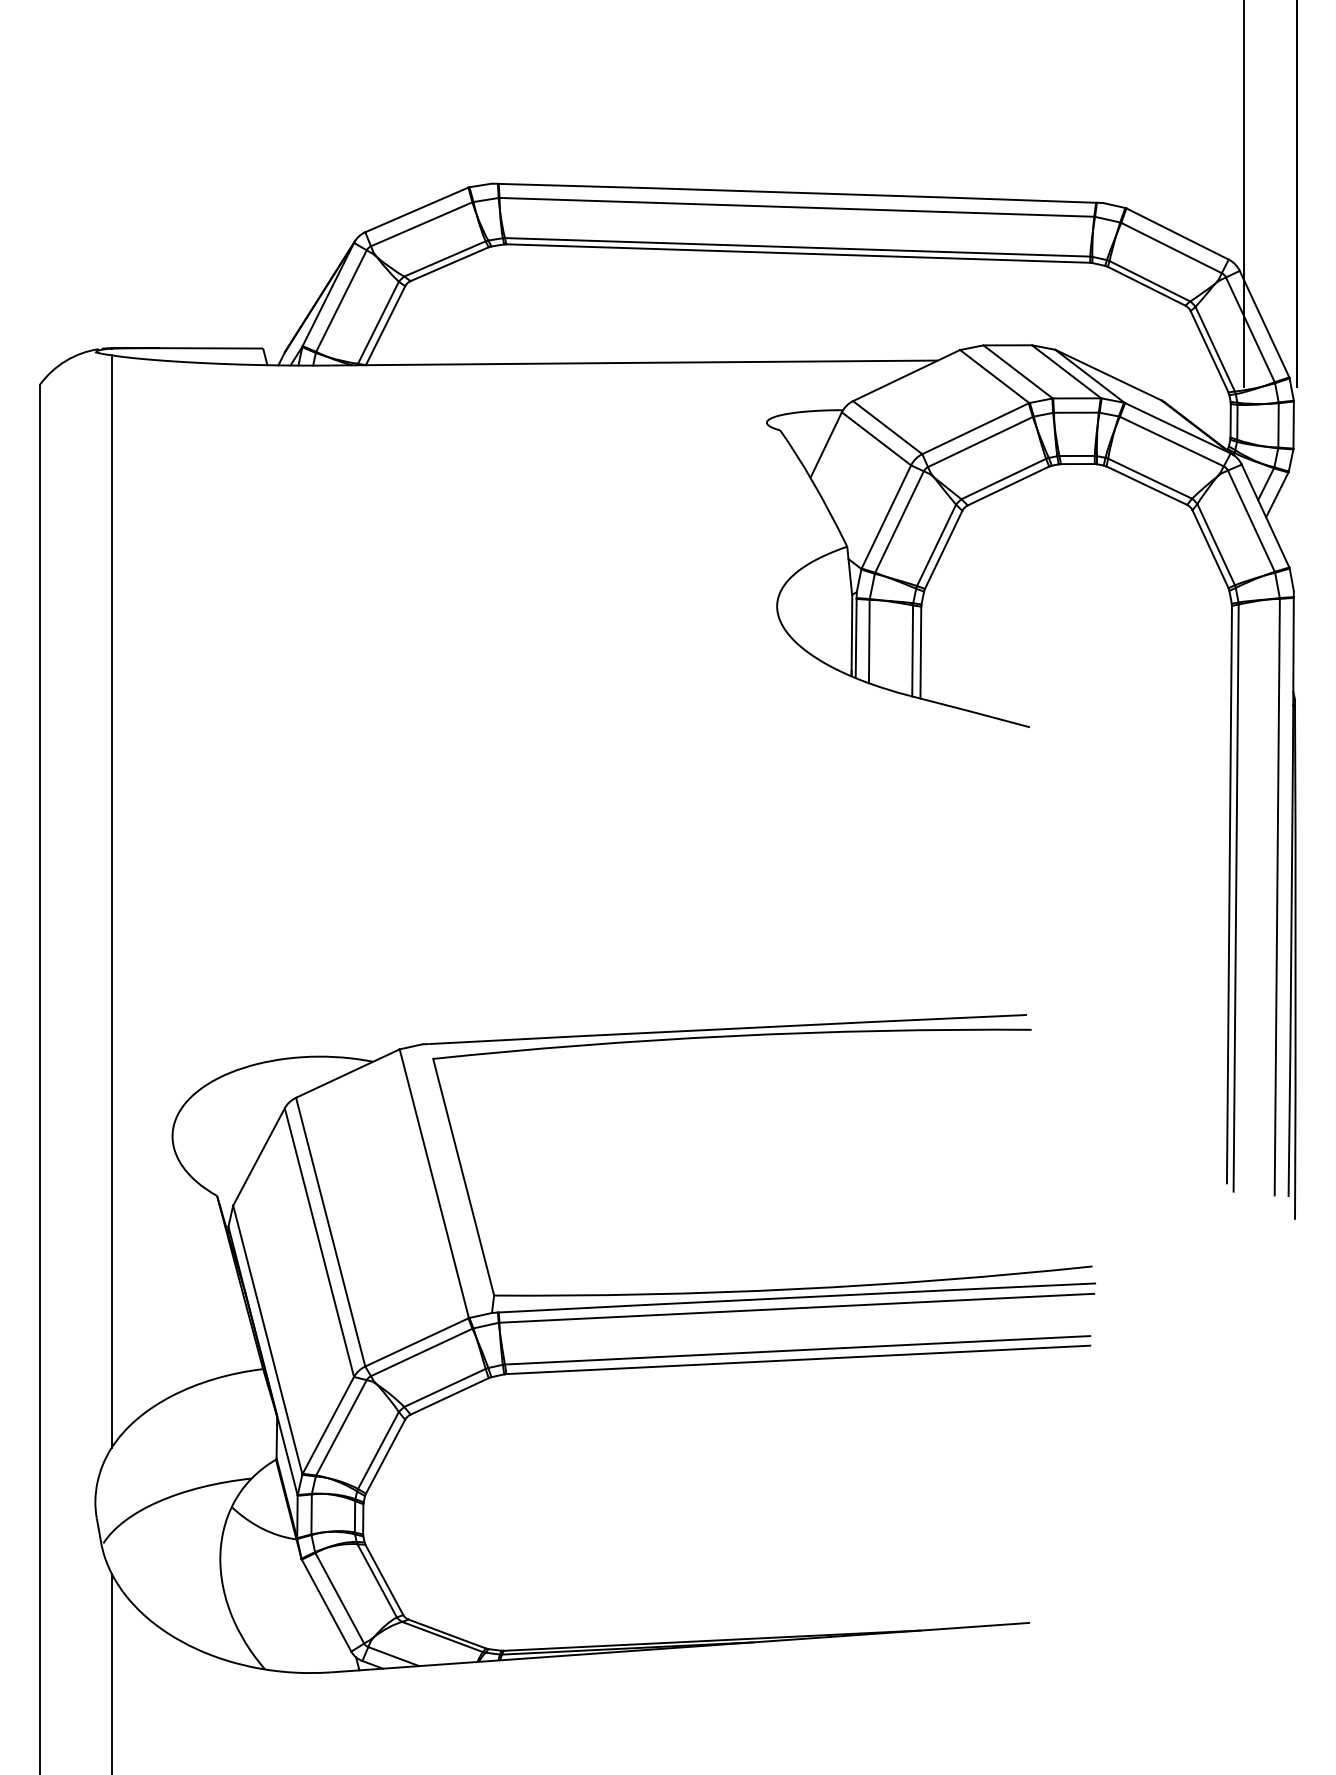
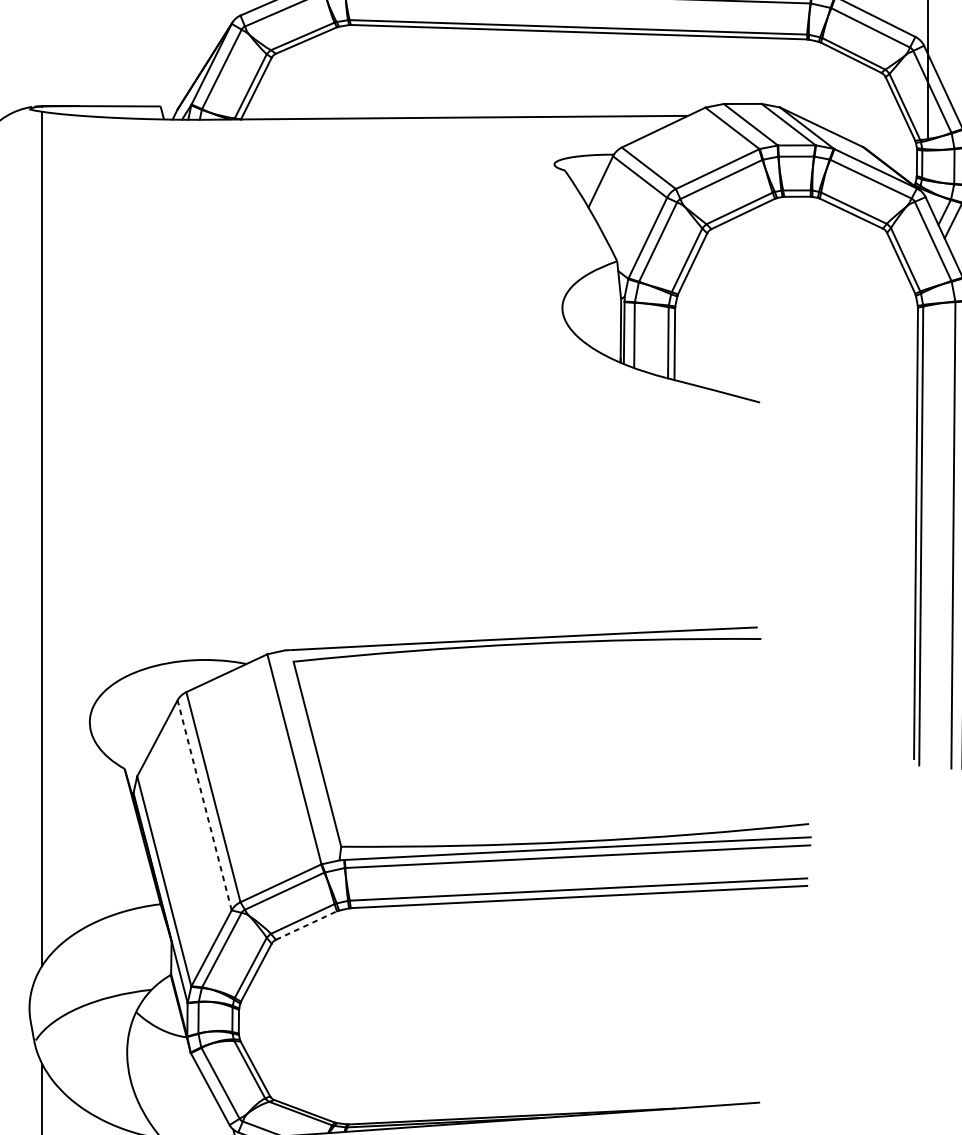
line: (319, 1242) -> (204, 805), solid -> dashed
line: (450, 1396) -> (307, 925), solid -> dashed

